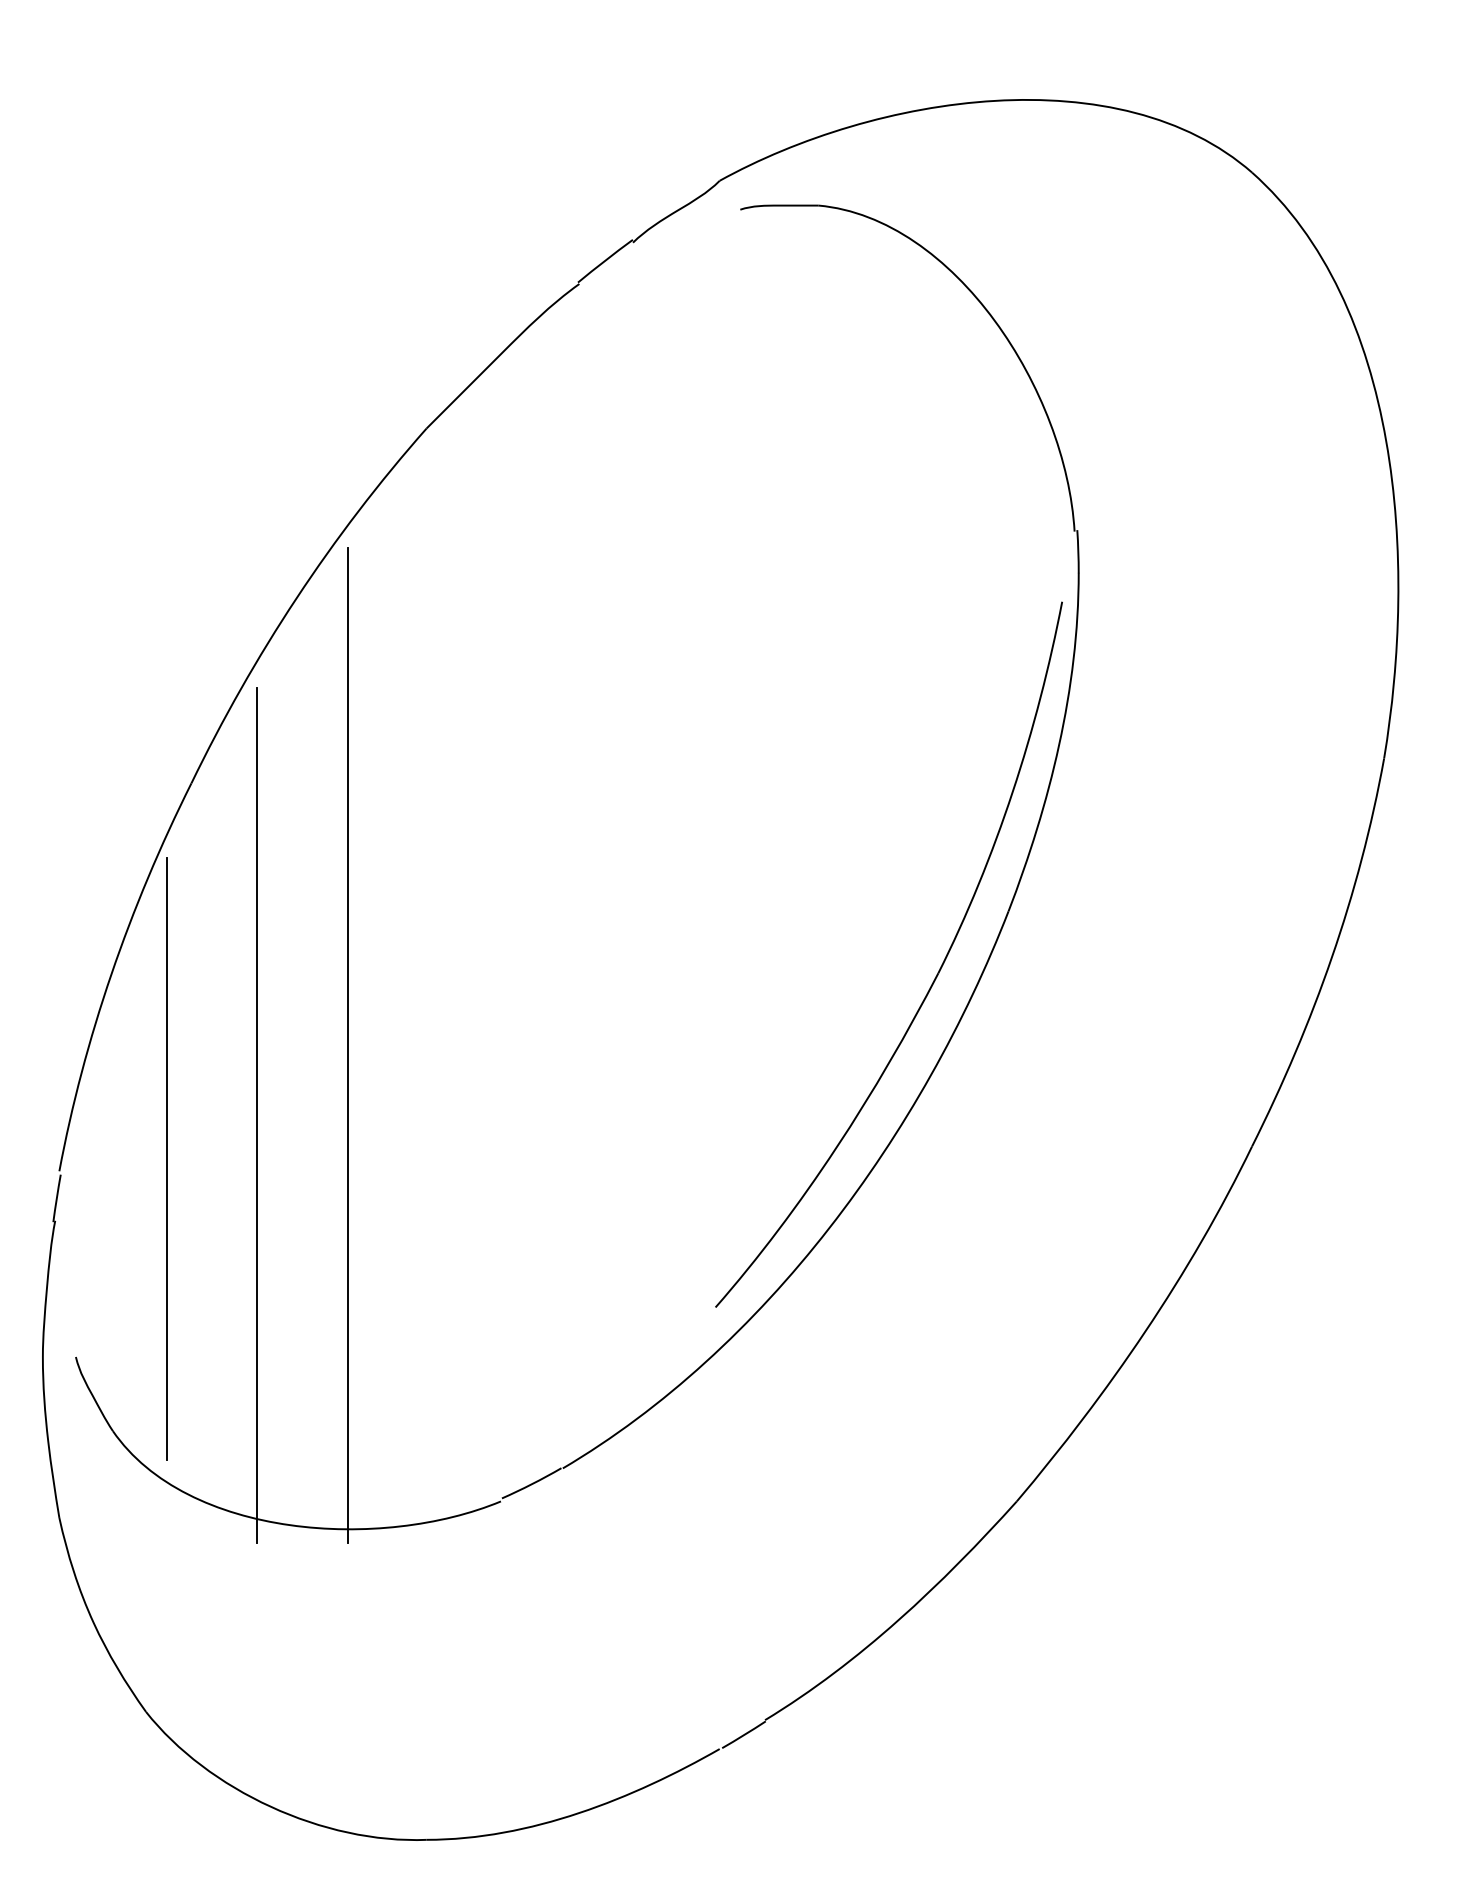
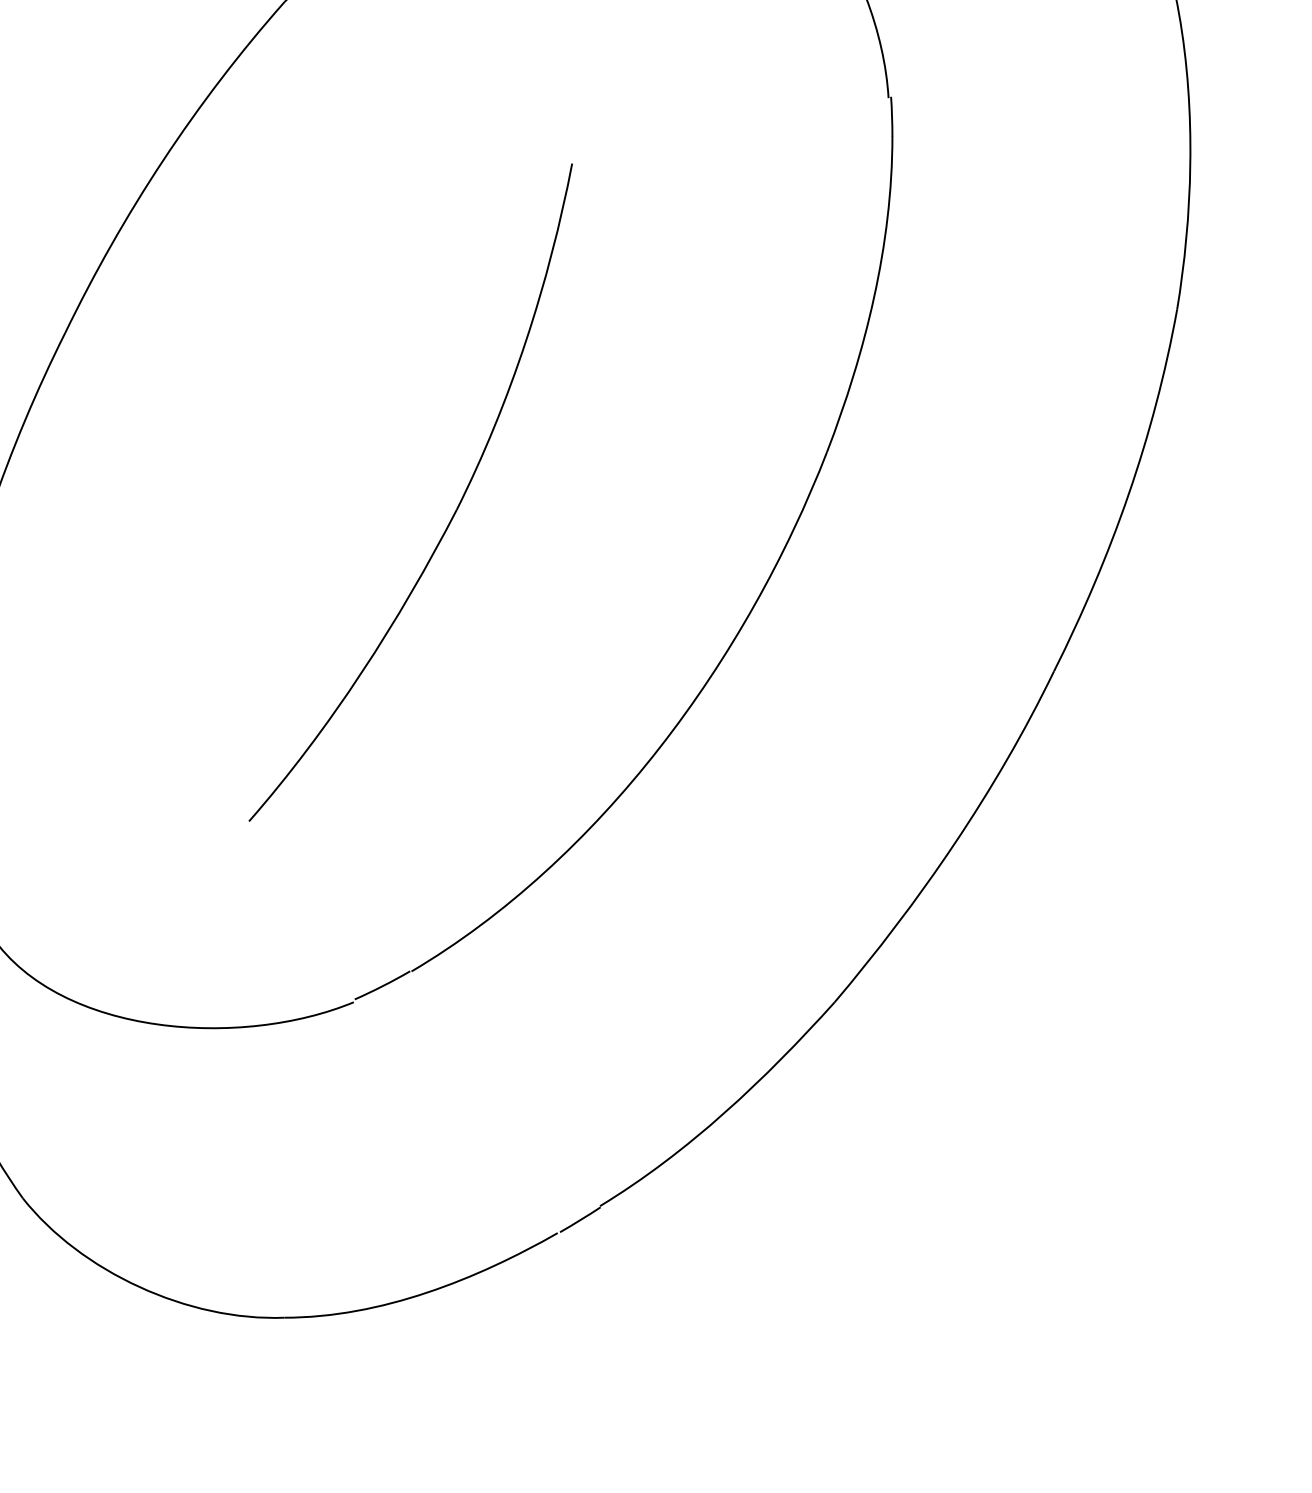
part: (934, 978) -> (453, 514), moved
line: (348, 1045) -> (211, 577), removed
line: (257, 1115) -> (126, 642), removed
line: (166, 1158) -> (42, 682), removed

